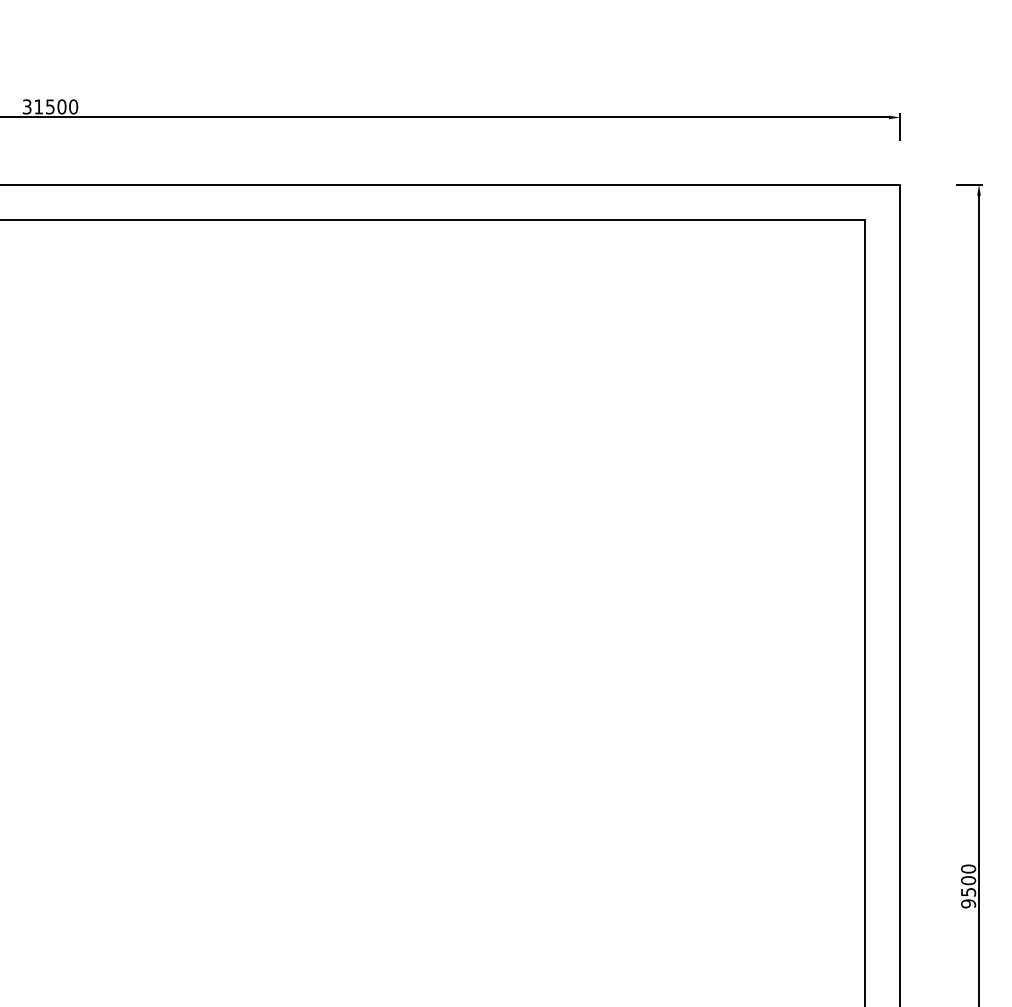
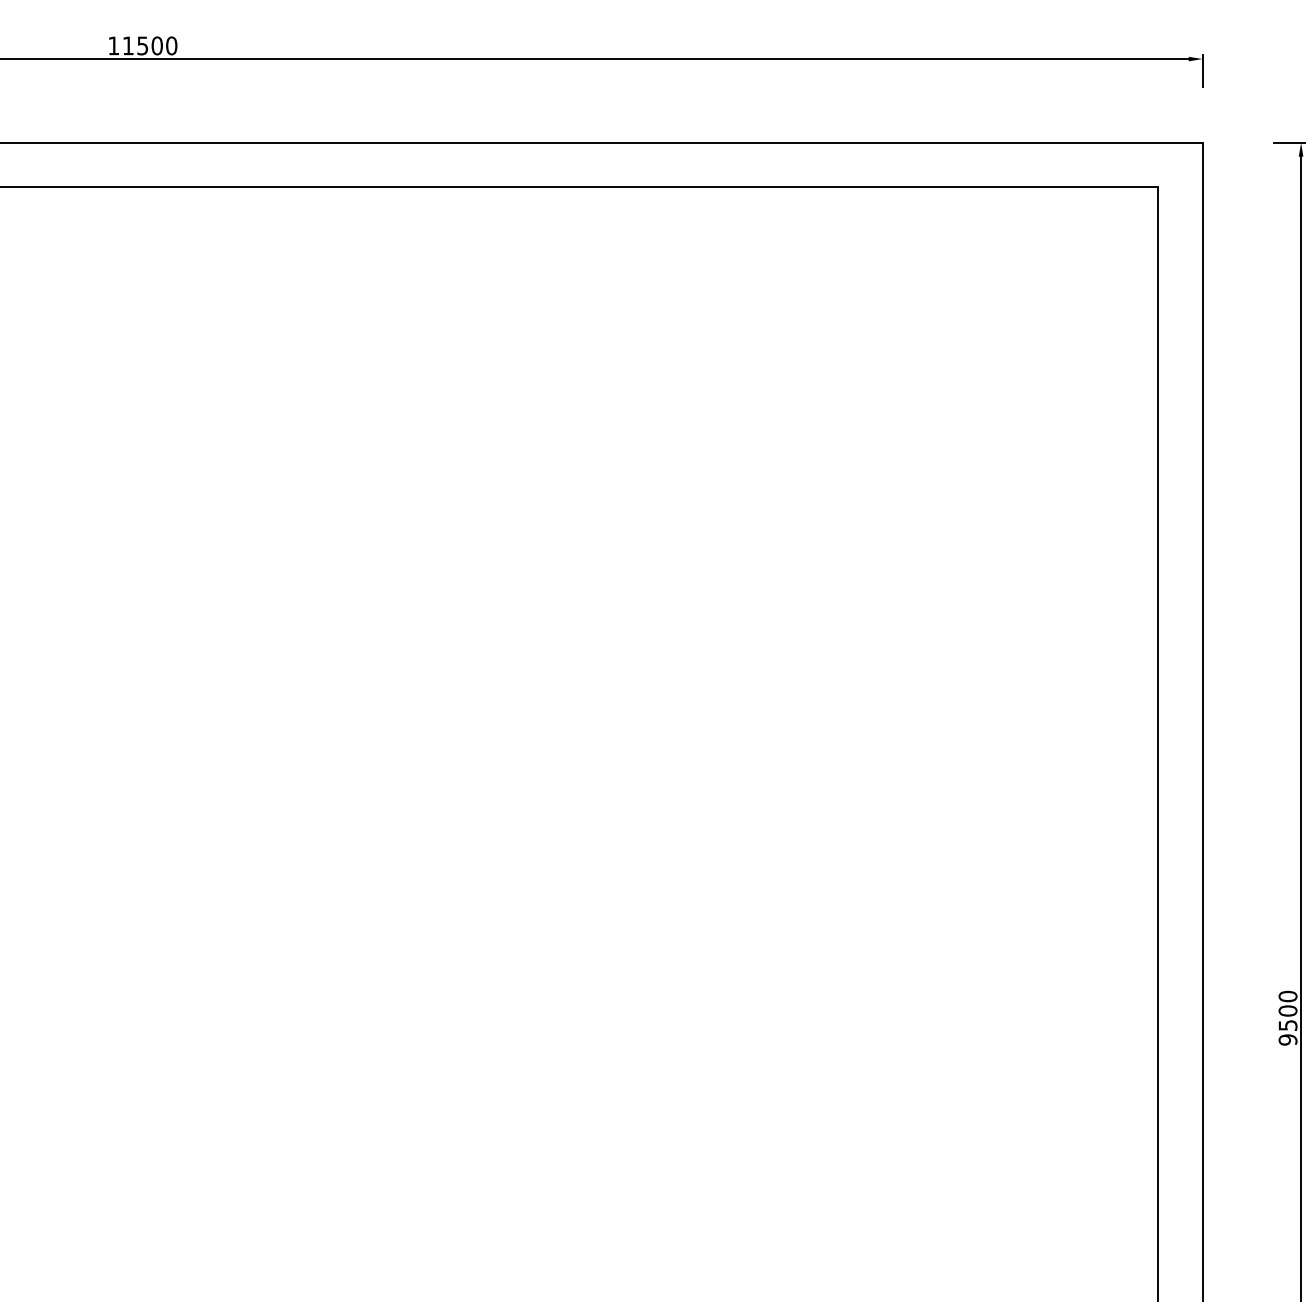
text: (26, 106) -> (113, 45), 31500 -> 11500

